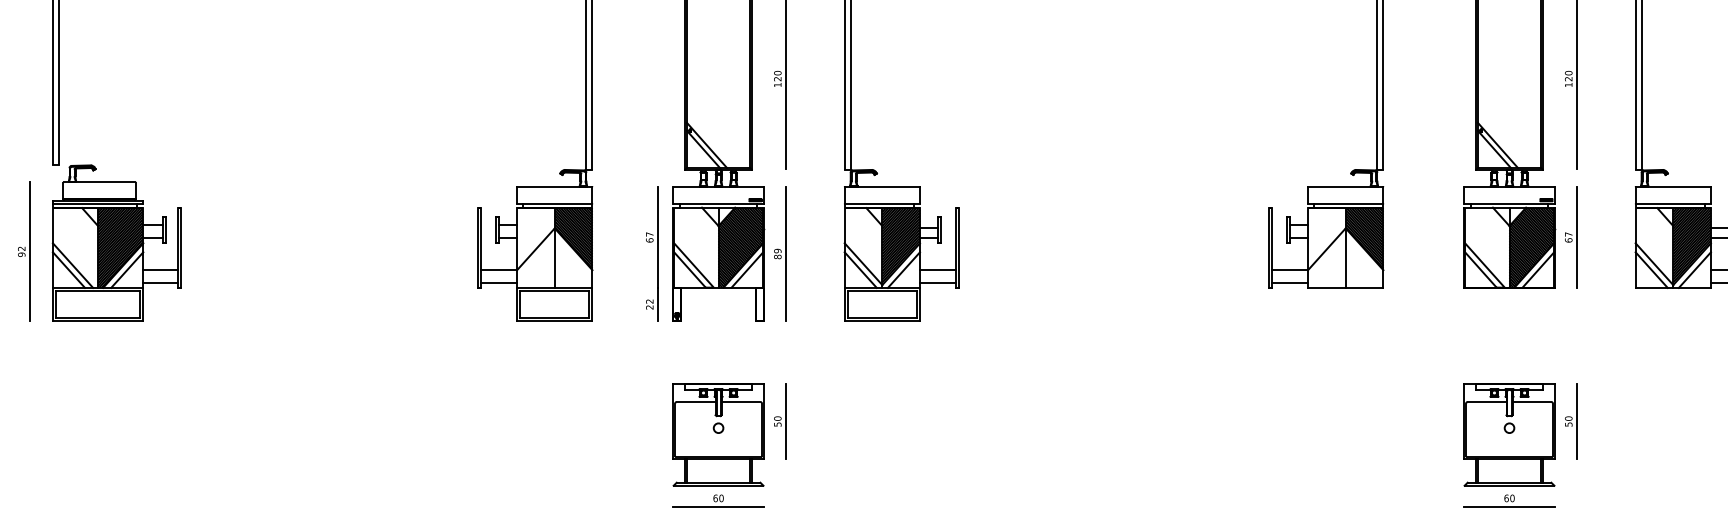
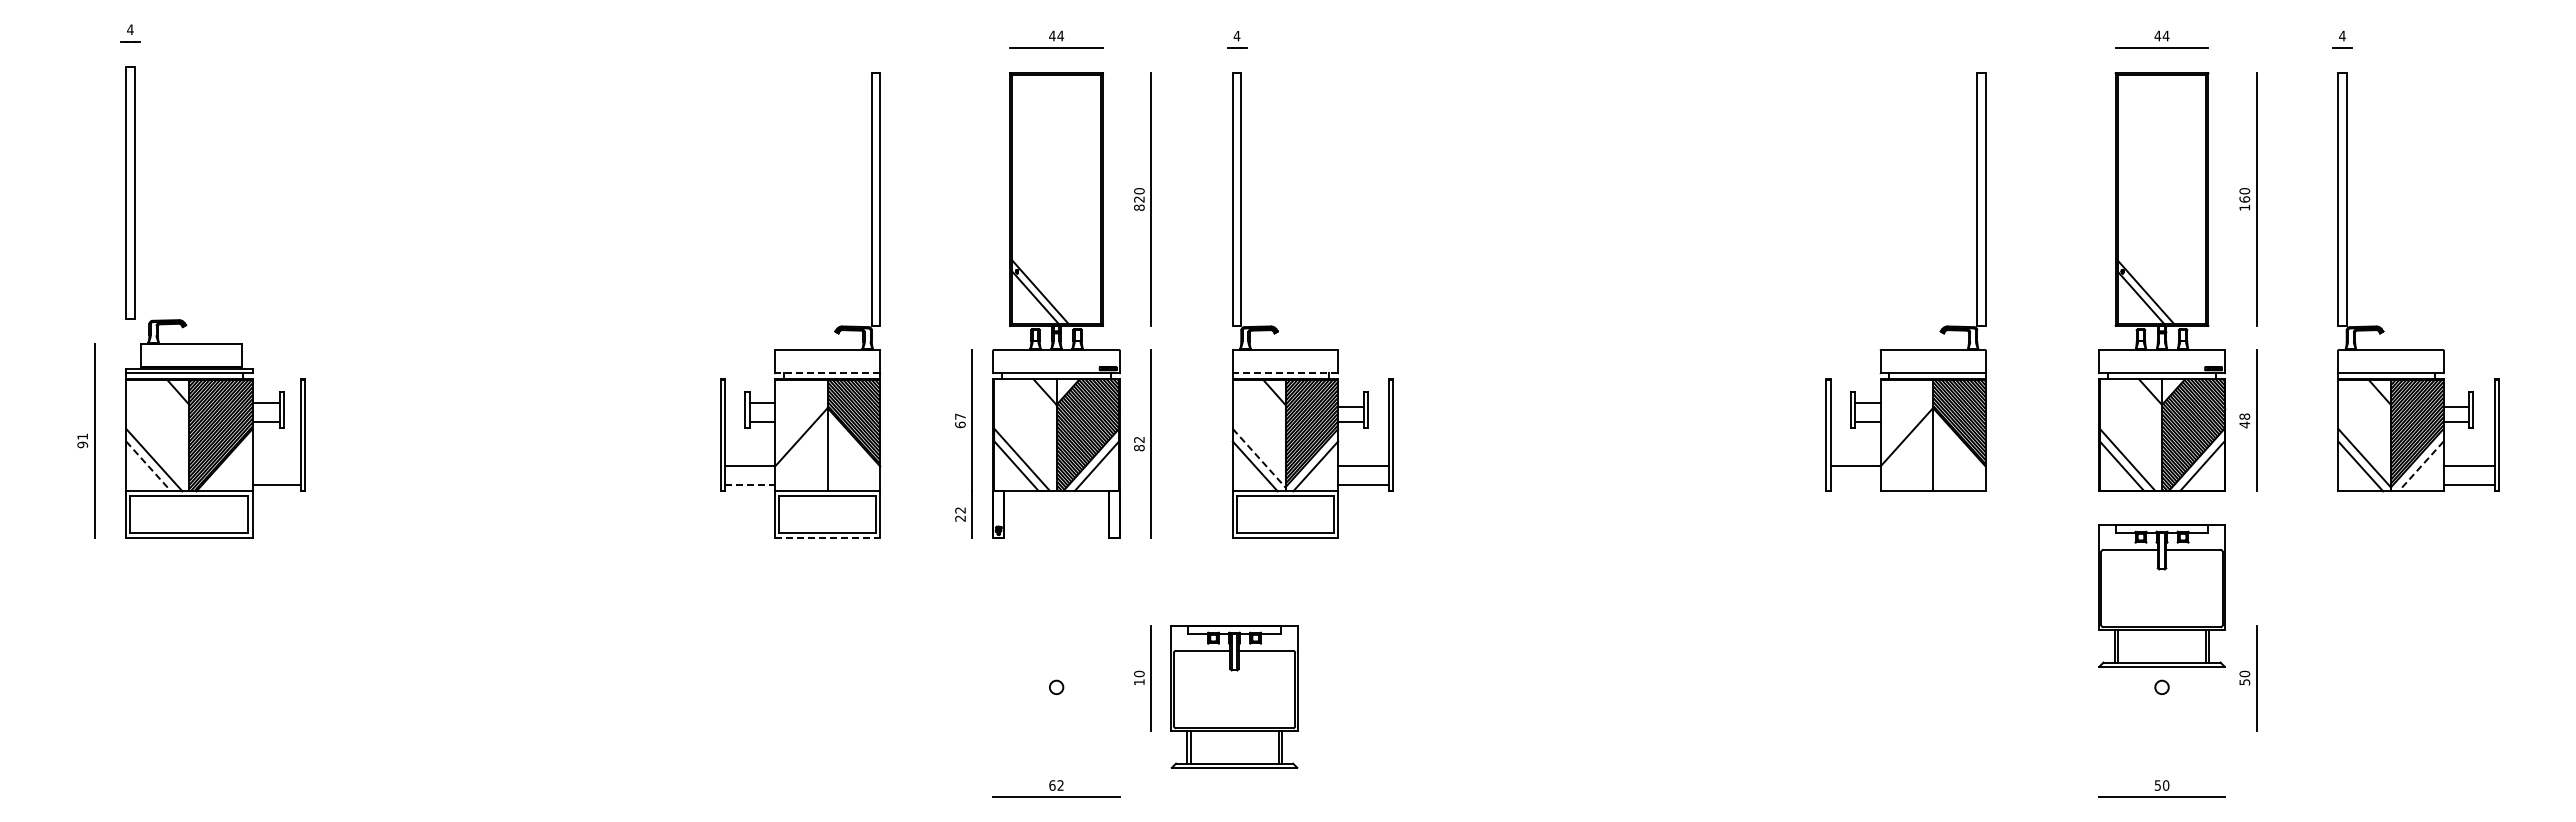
text: (1568, 79) -> (2244, 199), 120 -> 160
text: (777, 84) -> (1139, 207), 120 -> 820
line: (554, 203) -> (827, 373), solid -> dashed
line: (882, 203) -> (1285, 373), solid -> dashed
text: (1568, 237) -> (2244, 420), 67 -> 48
text: (21, 248) -> (82, 436), 92 -> 91
text: (777, 250) -> (1139, 439), 89 -> 82
line: (863, 264) -> (1259, 458), solid -> dashed
line: (68, 270) -> (148, 466), solid -> dashed
line: (126, 270) -> (229, 466), removed
line: (160, 270) -> (276, 466), removed
line: (1695, 270) -> (2421, 466), solid -> dashed
line: (499, 283) -> (750, 485), solid -> dashed
line: (1290, 283) -> (1855, 485), removed
line: (554, 320) -> (827, 537), solid -> dashed
text: (777, 424) -> (1139, 682), 50 -> 10
part: (718, 434) -> (1234, 696), moved
part: (1509, 434) -> (2161, 595), moved
text: (721, 498) -> (1060, 785), 60 -> 62
text: (1506, 498) -> (2157, 785), 60 -> 50

